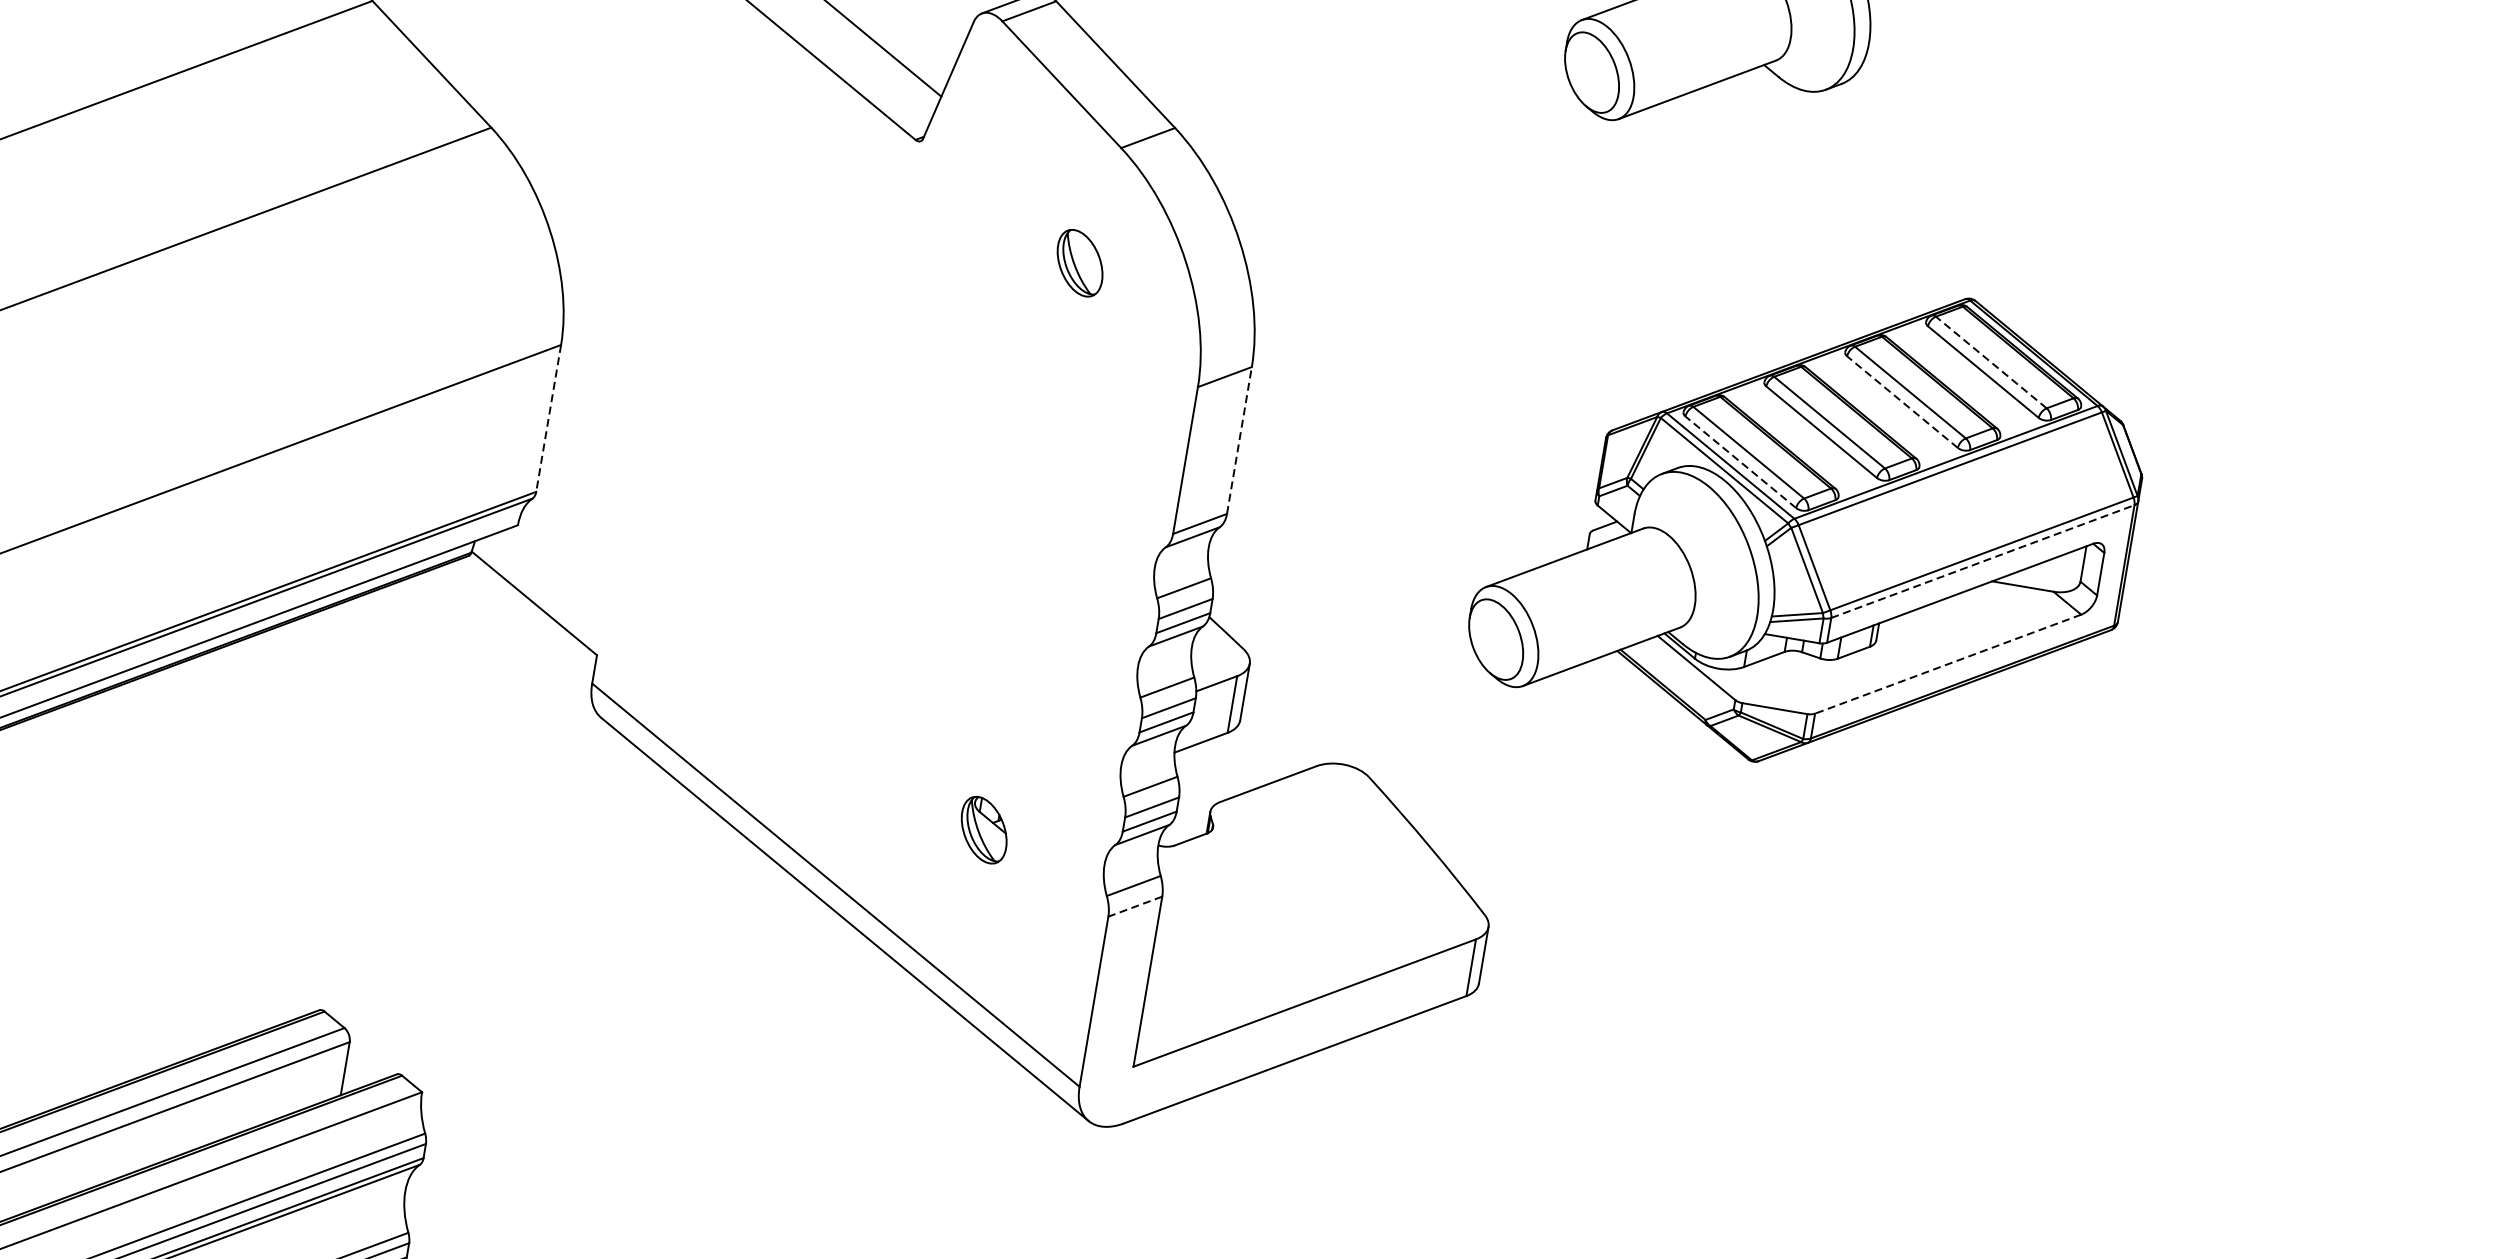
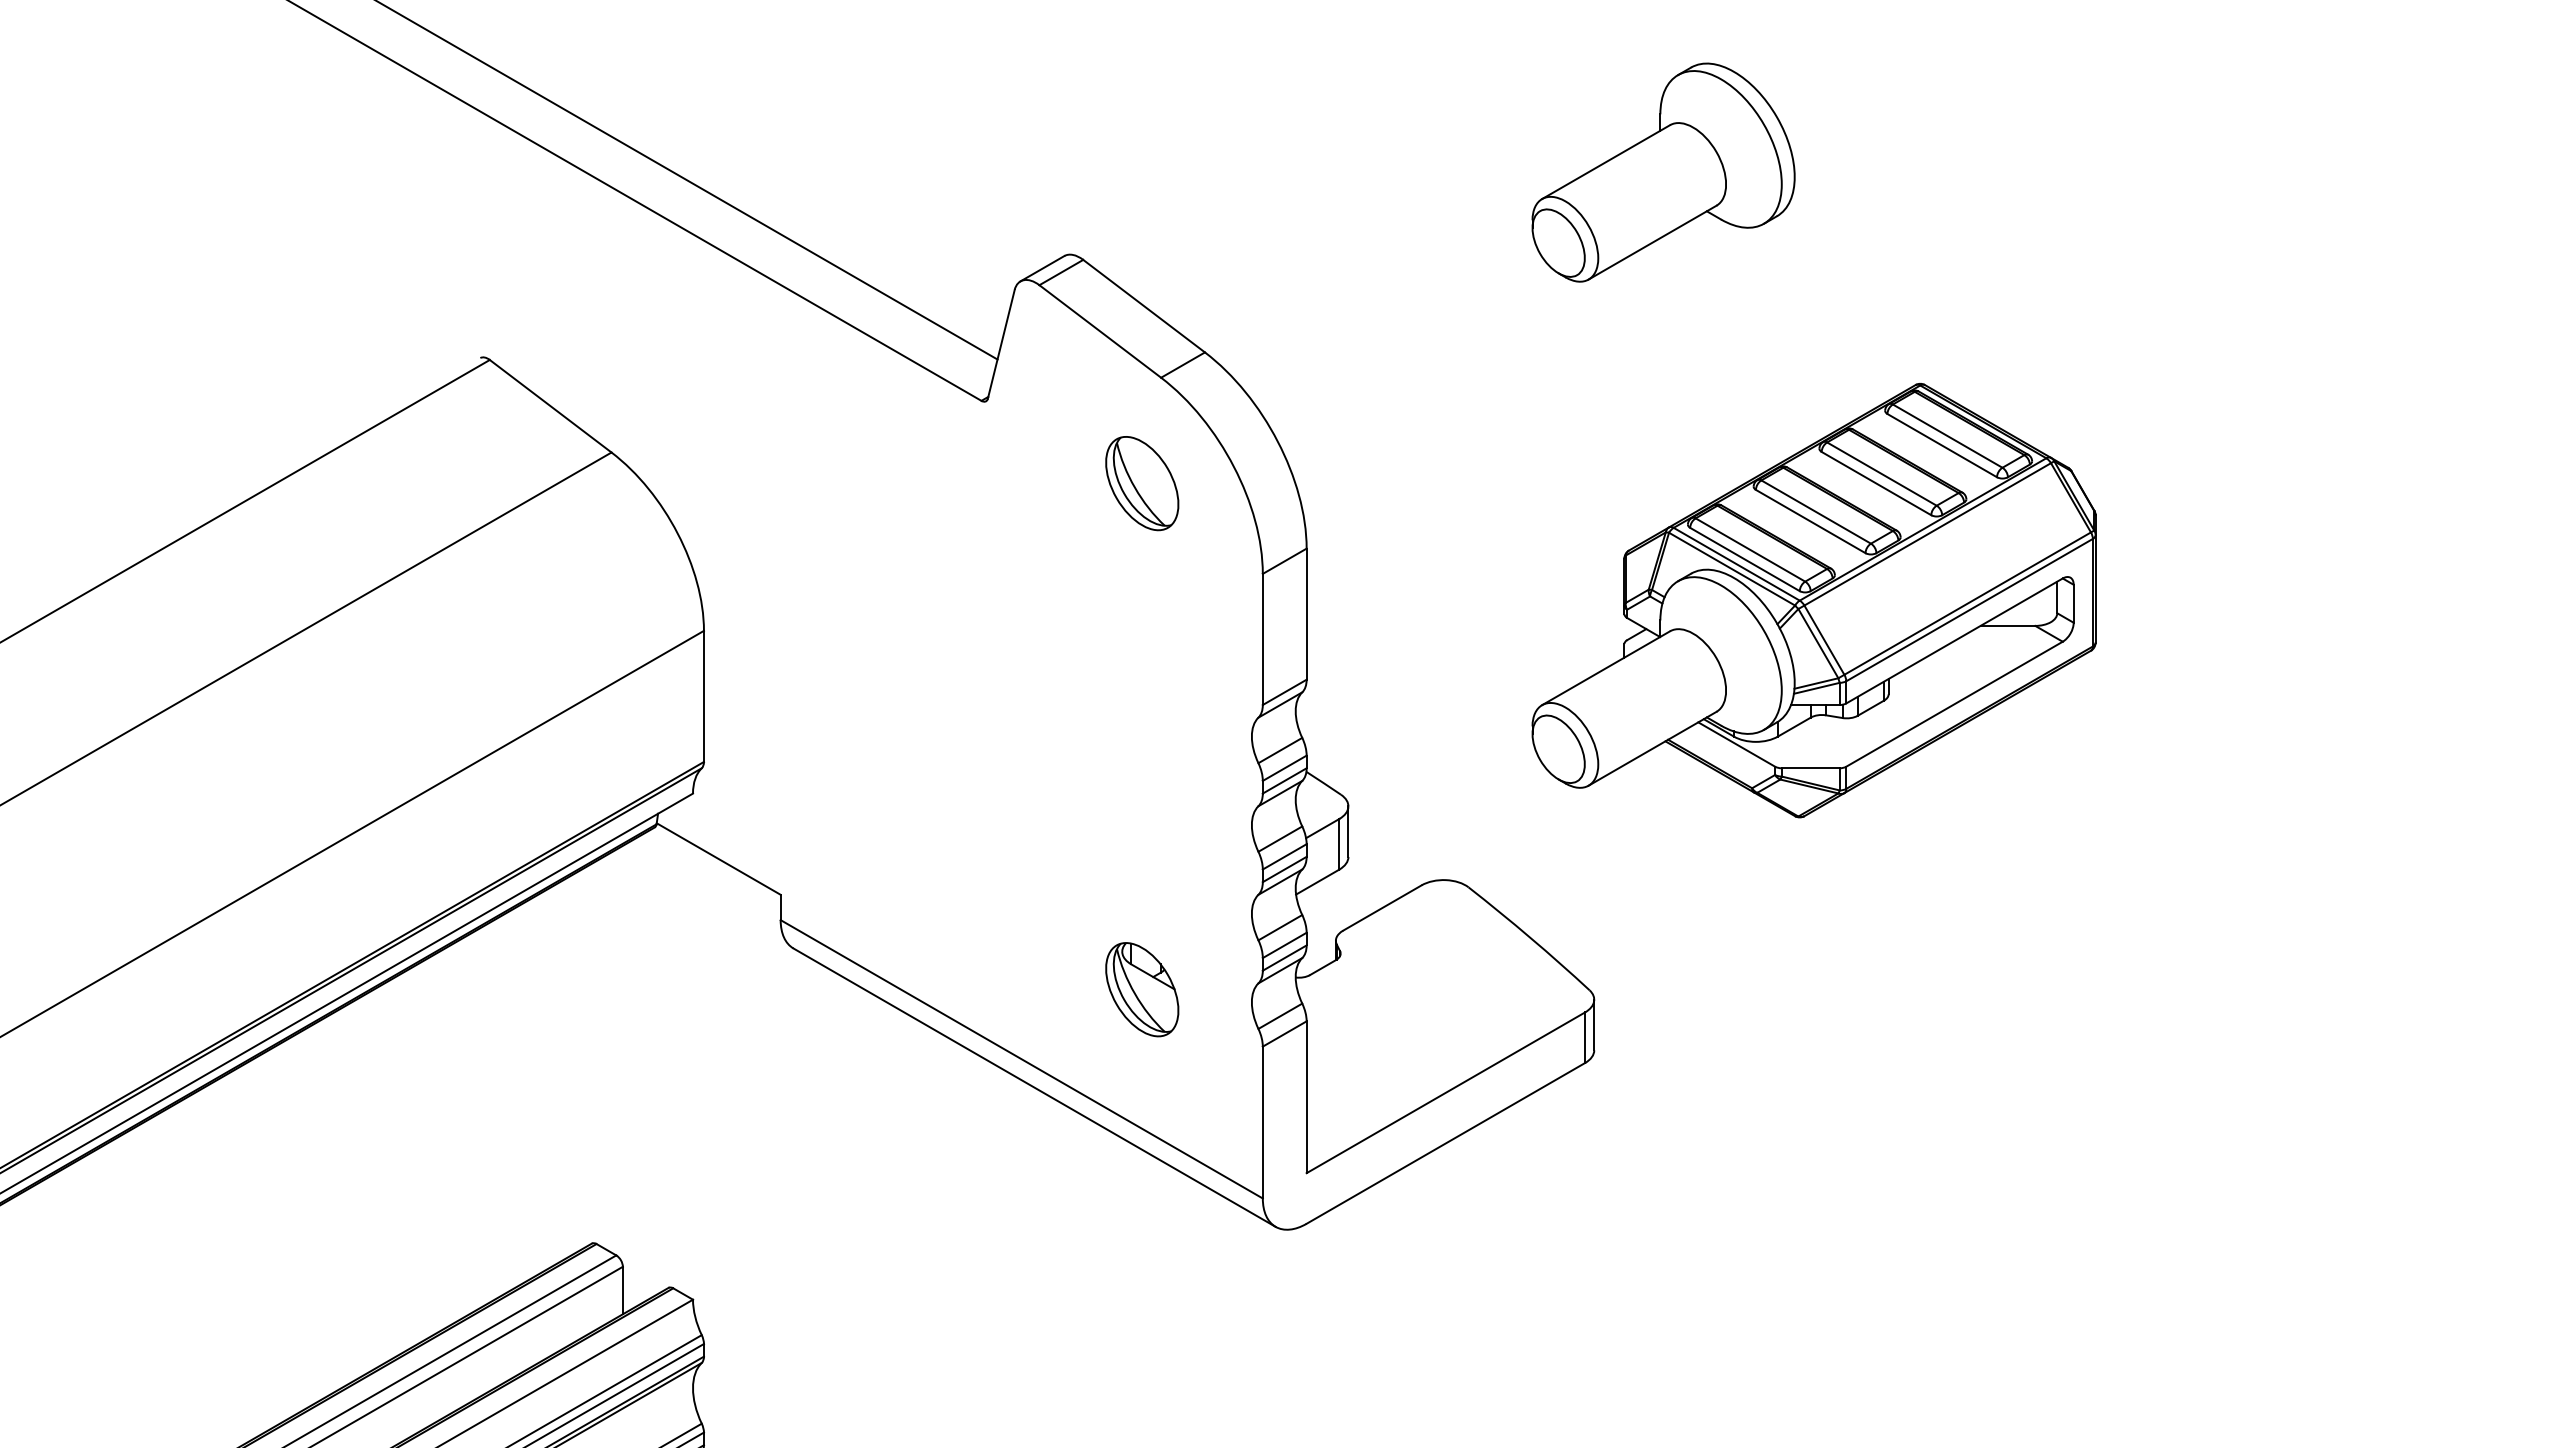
part: (1080, 263) -> (1142, 483), size x1.67
line: (1991, 361) -> (1947, 435), dashed -> solid
line: (1902, 402) -> (1876, 483), dashed -> solid
line: (548, 418) -> (703, 696), dashed -> solid
line: (1239, 440) -> (1306, 614), dashed -> solid
line: (1740, 462) -> (1744, 559), dashed -> solid
line: (1984, 561) -> (1970, 609), dashed -> solid
line: (1948, 664) -> (1954, 704), dashed -> solid
part: (984, 829) -> (1142, 989), size x1.67
line: (1134, 907) -> (1284, 1034), dashed -> solid

